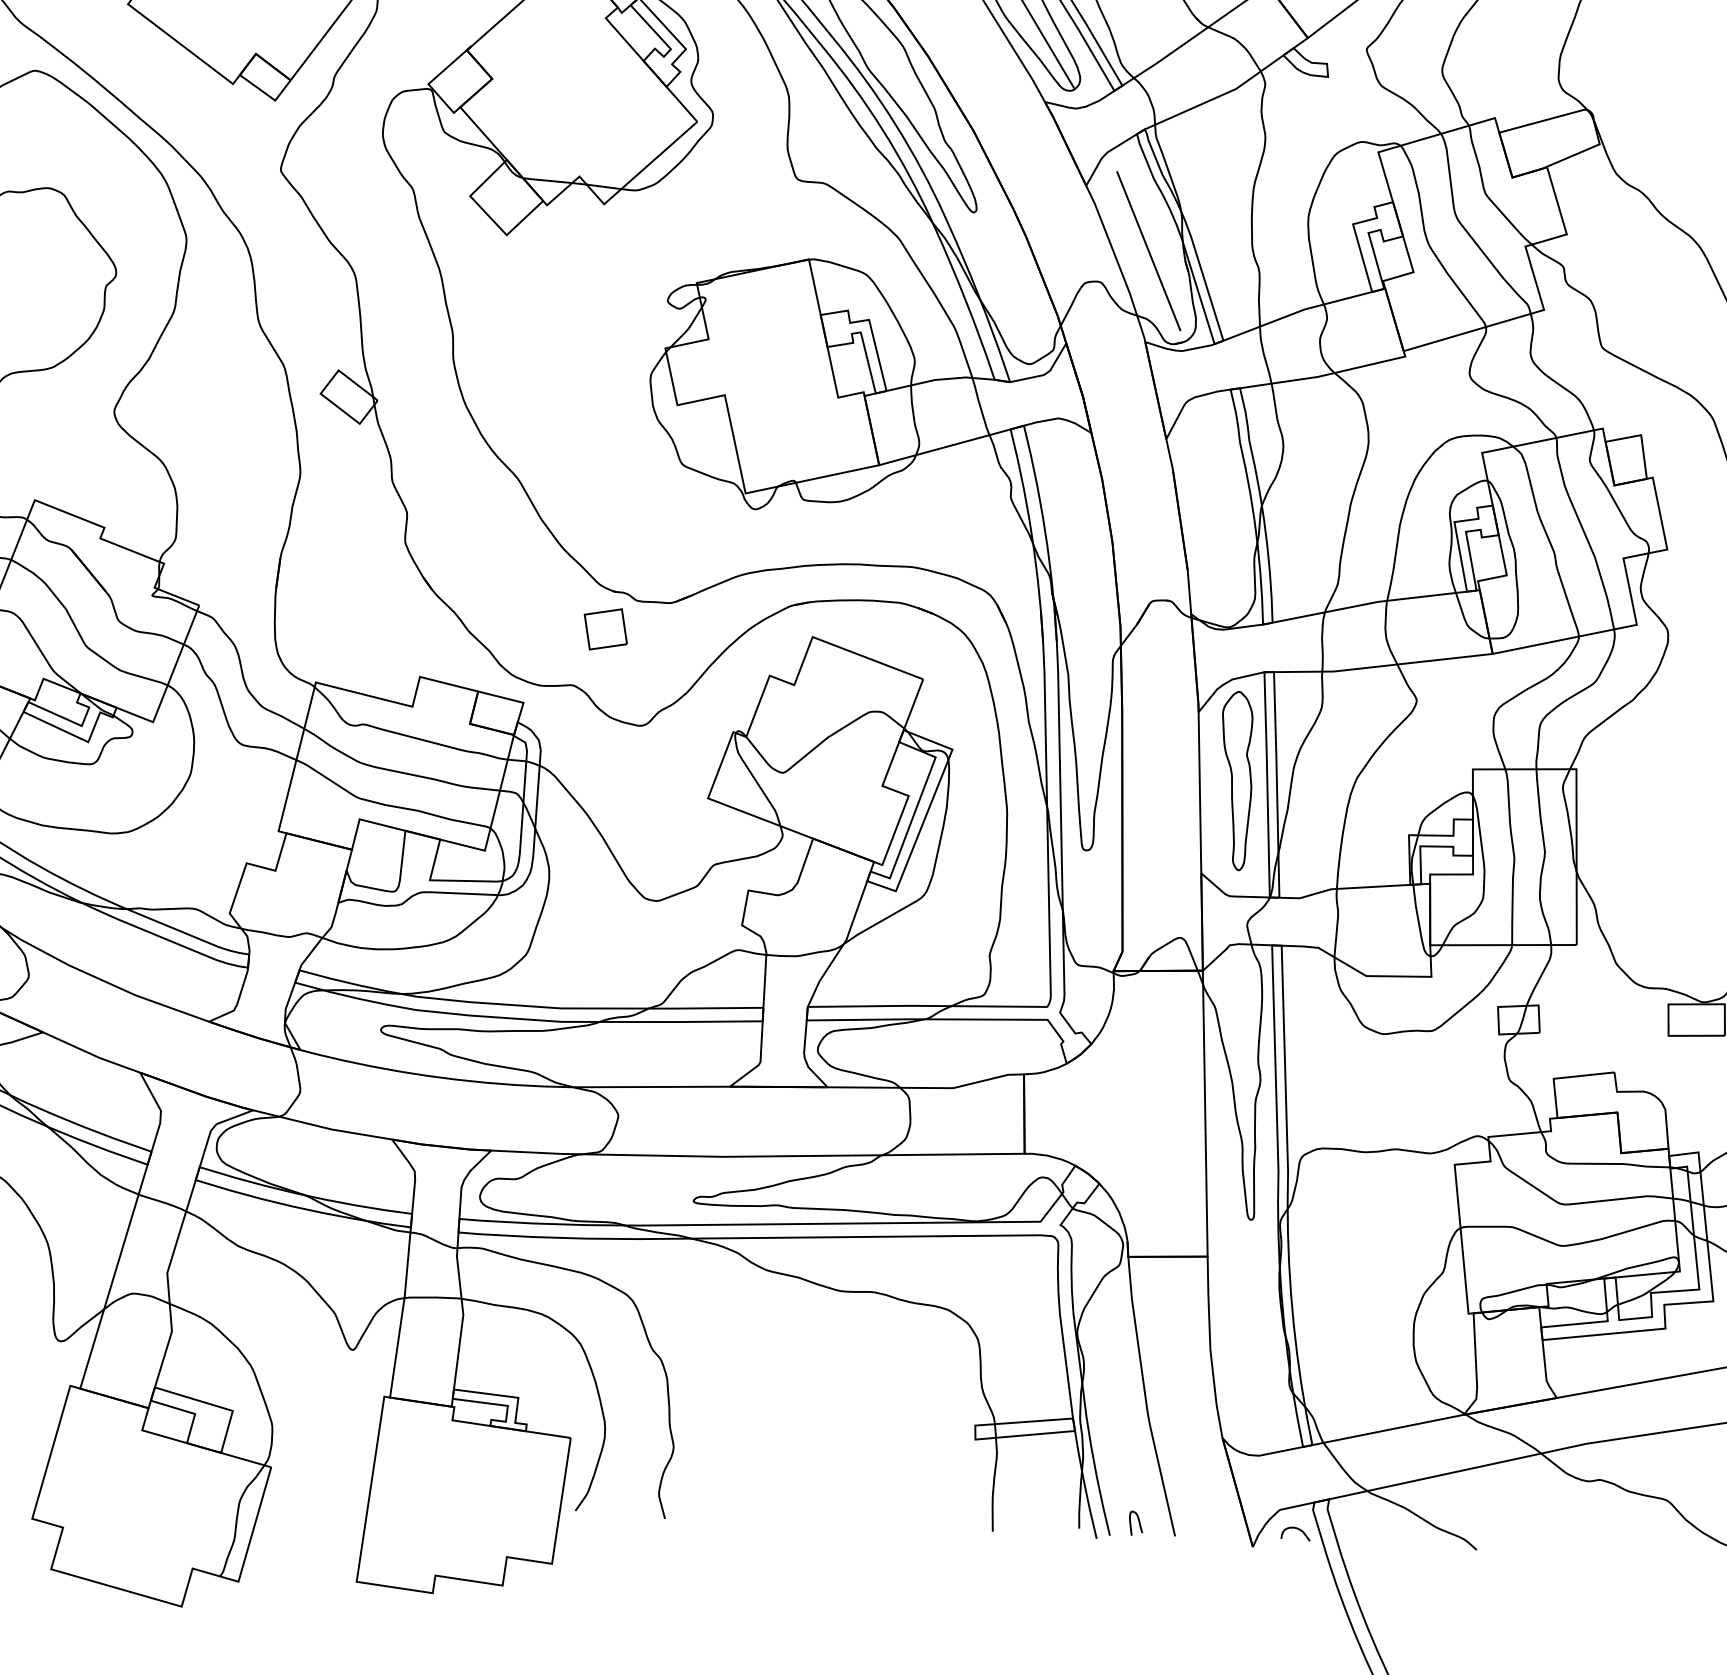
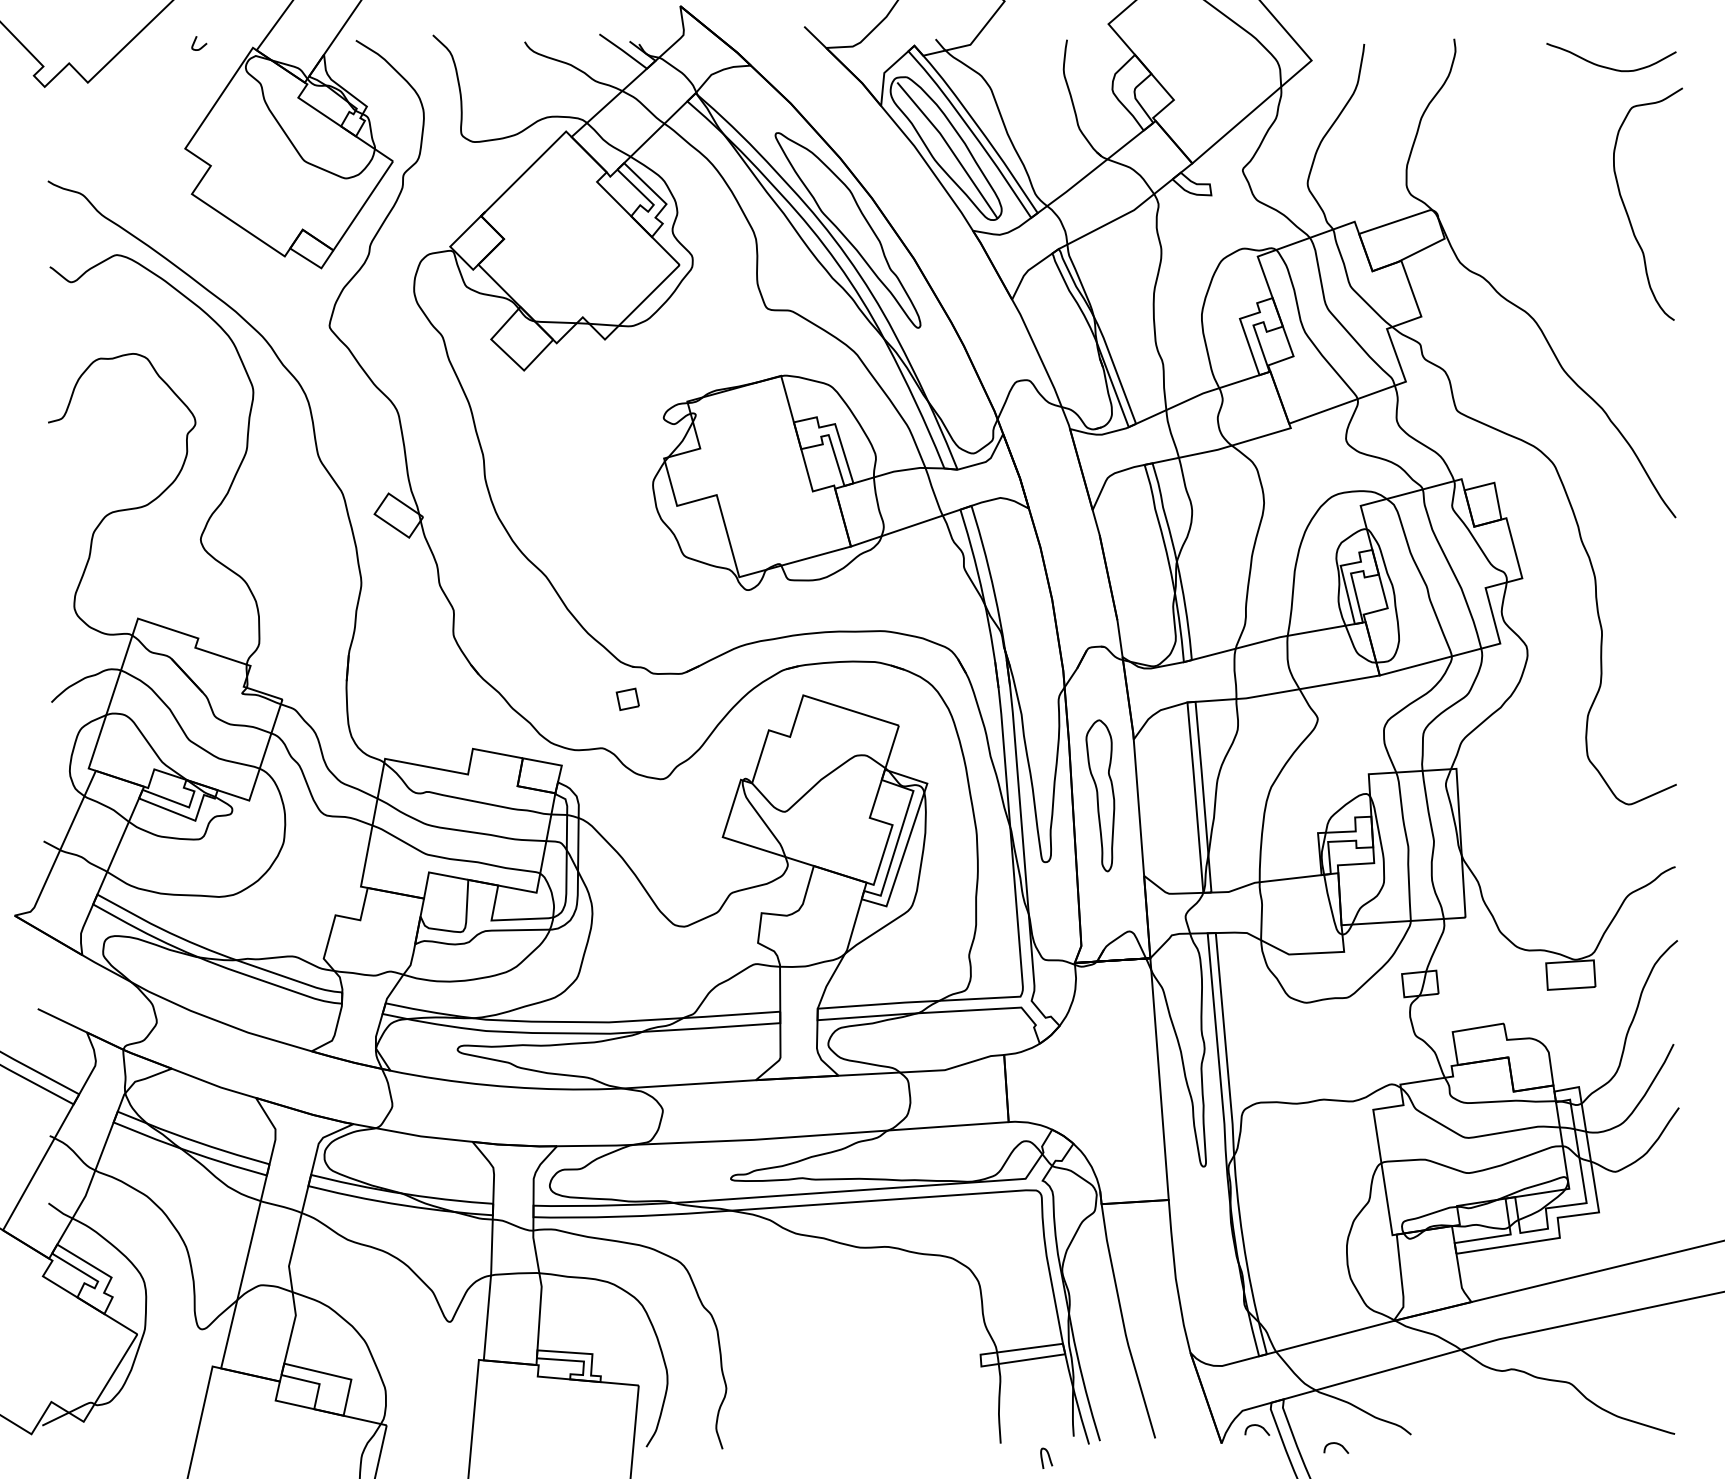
line: (1148, 250) -> (1068, 351), removed
part: (605, 629) -> (627, 699), size x0.6
part: (1235, 780) -> (1100, 795), moved
curve: (1138, 1522) -> (1048, 1457), moved
curve: (1387, 1556) -> (1336, 1444), added

